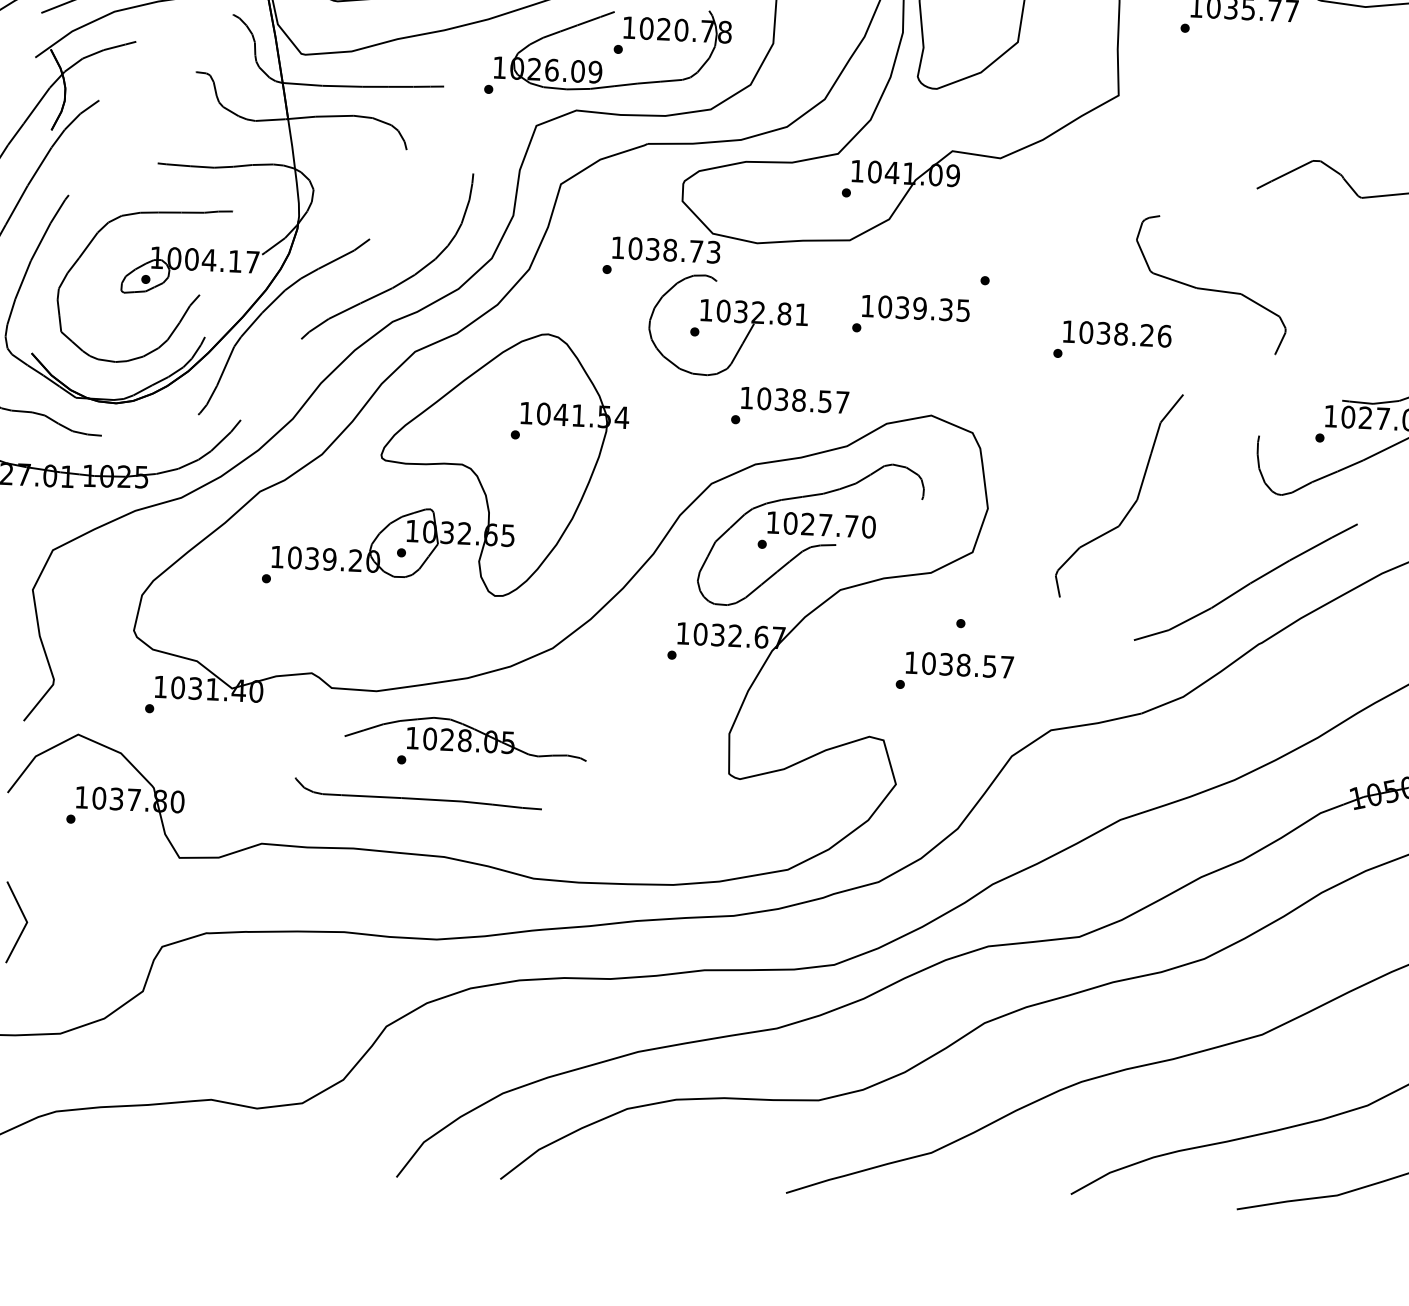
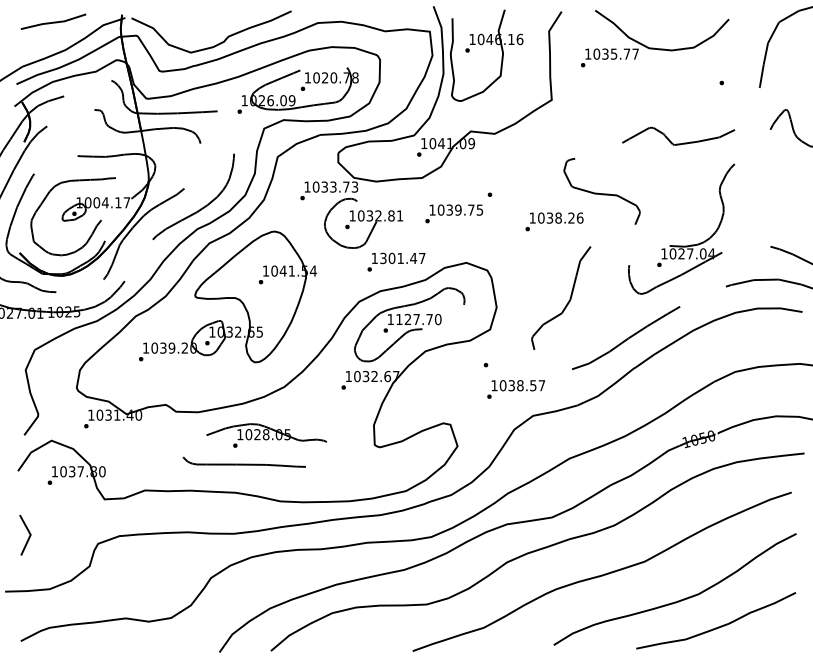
text: (670, 249) -> (333, 186), 1038.73 -> 1033.73
text: (946, 308) -> (471, 209), 1039.35 -> 1039.75
text: (794, 400) -> (398, 258), 1038.57 -> 1301.47
text: (790, 523) -> (399, 319), 1027.70 -> 1127.70
text: (955, 672) -> (516, 389), moved
part: (440, 761) -> (254, 445), moved

